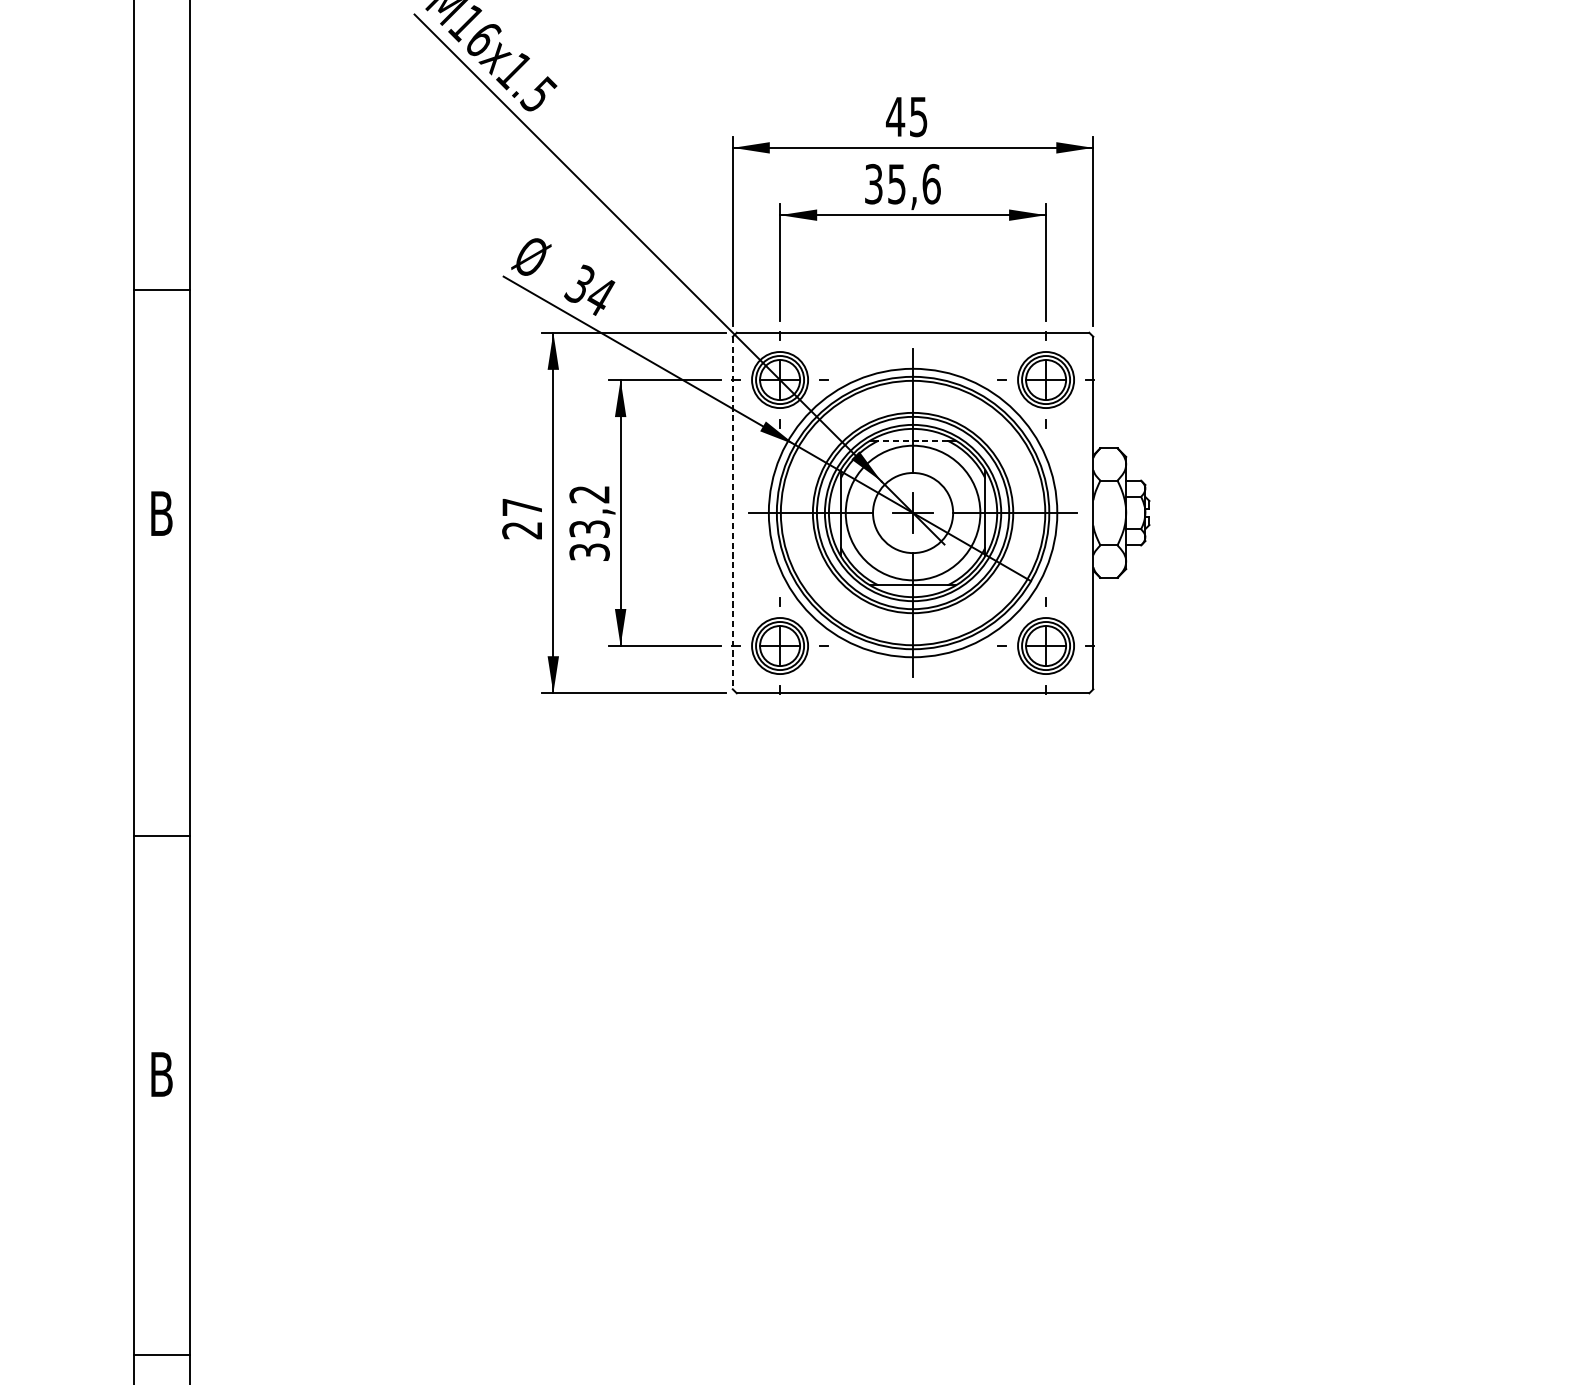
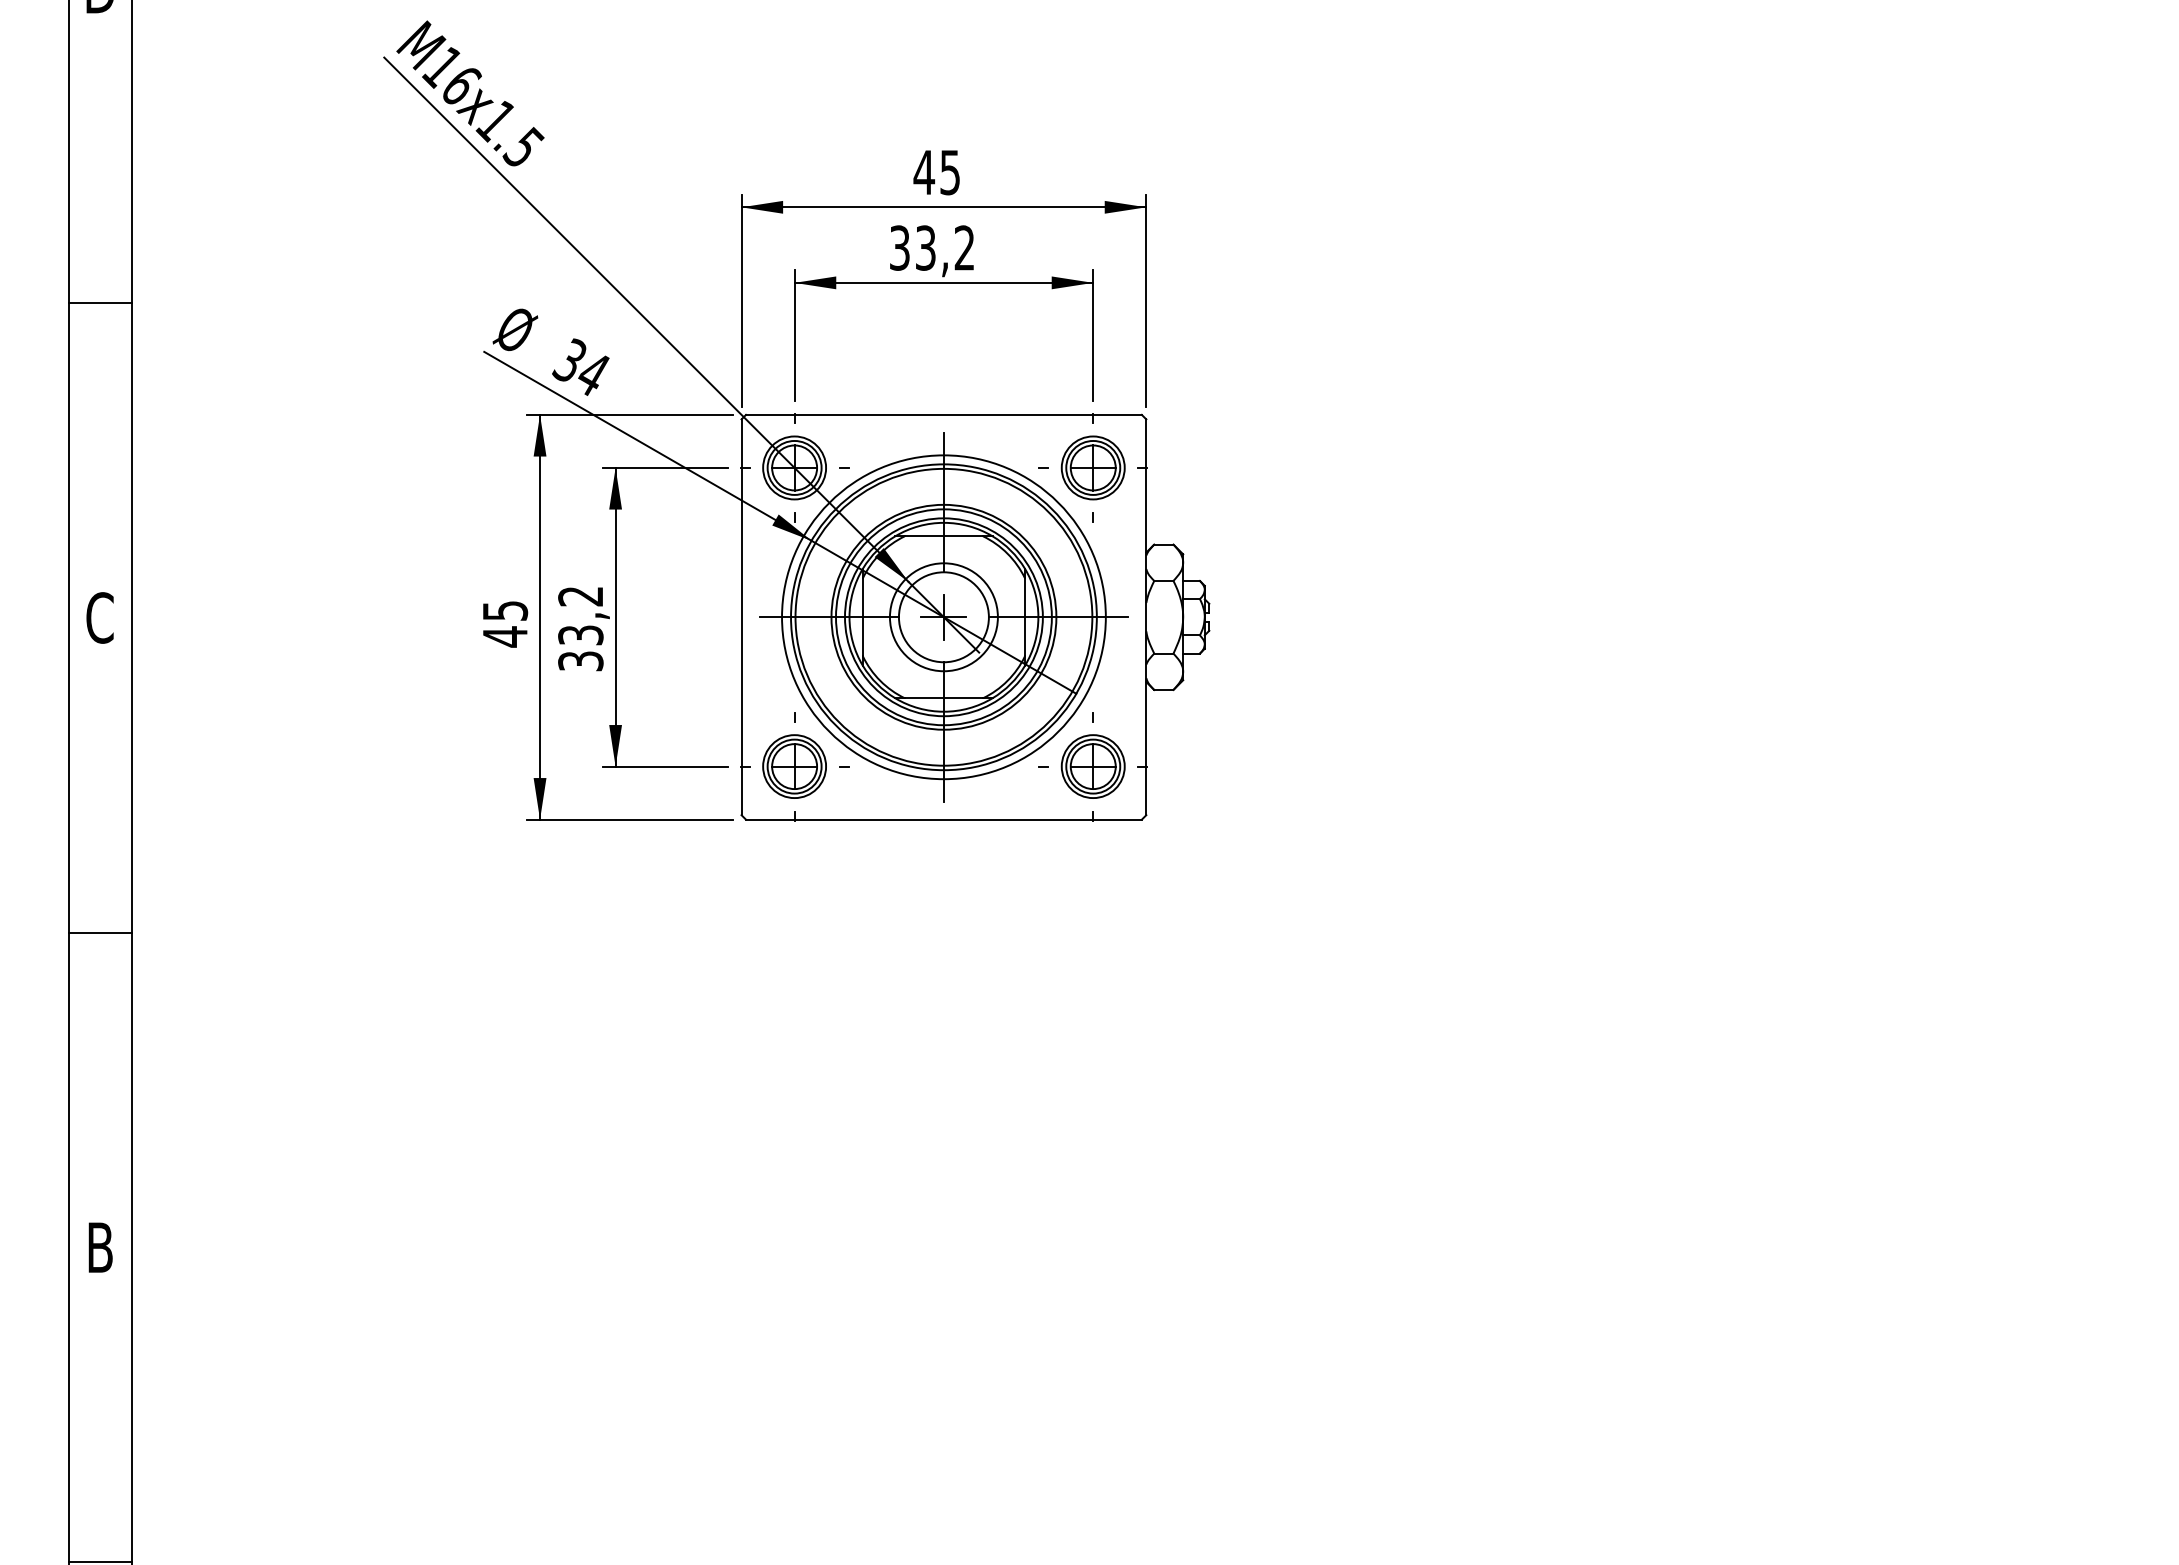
text: (914, 183) -> (945, 247), 35,6 -> 33,2
line: (161, 290) -> (100, 303), moved
line: (912, 441) -> (943, 536), dashed -> solid
text: (160, 513) -> (99, 617), B -> C
line: (732, 513) -> (741, 617), dashed -> solid
circle: (912, 513) -> (943, 617), size x0.71
text: (522, 519) -> (505, 624), 27 -> 45
line: (161, 835) -> (100, 932), moved

